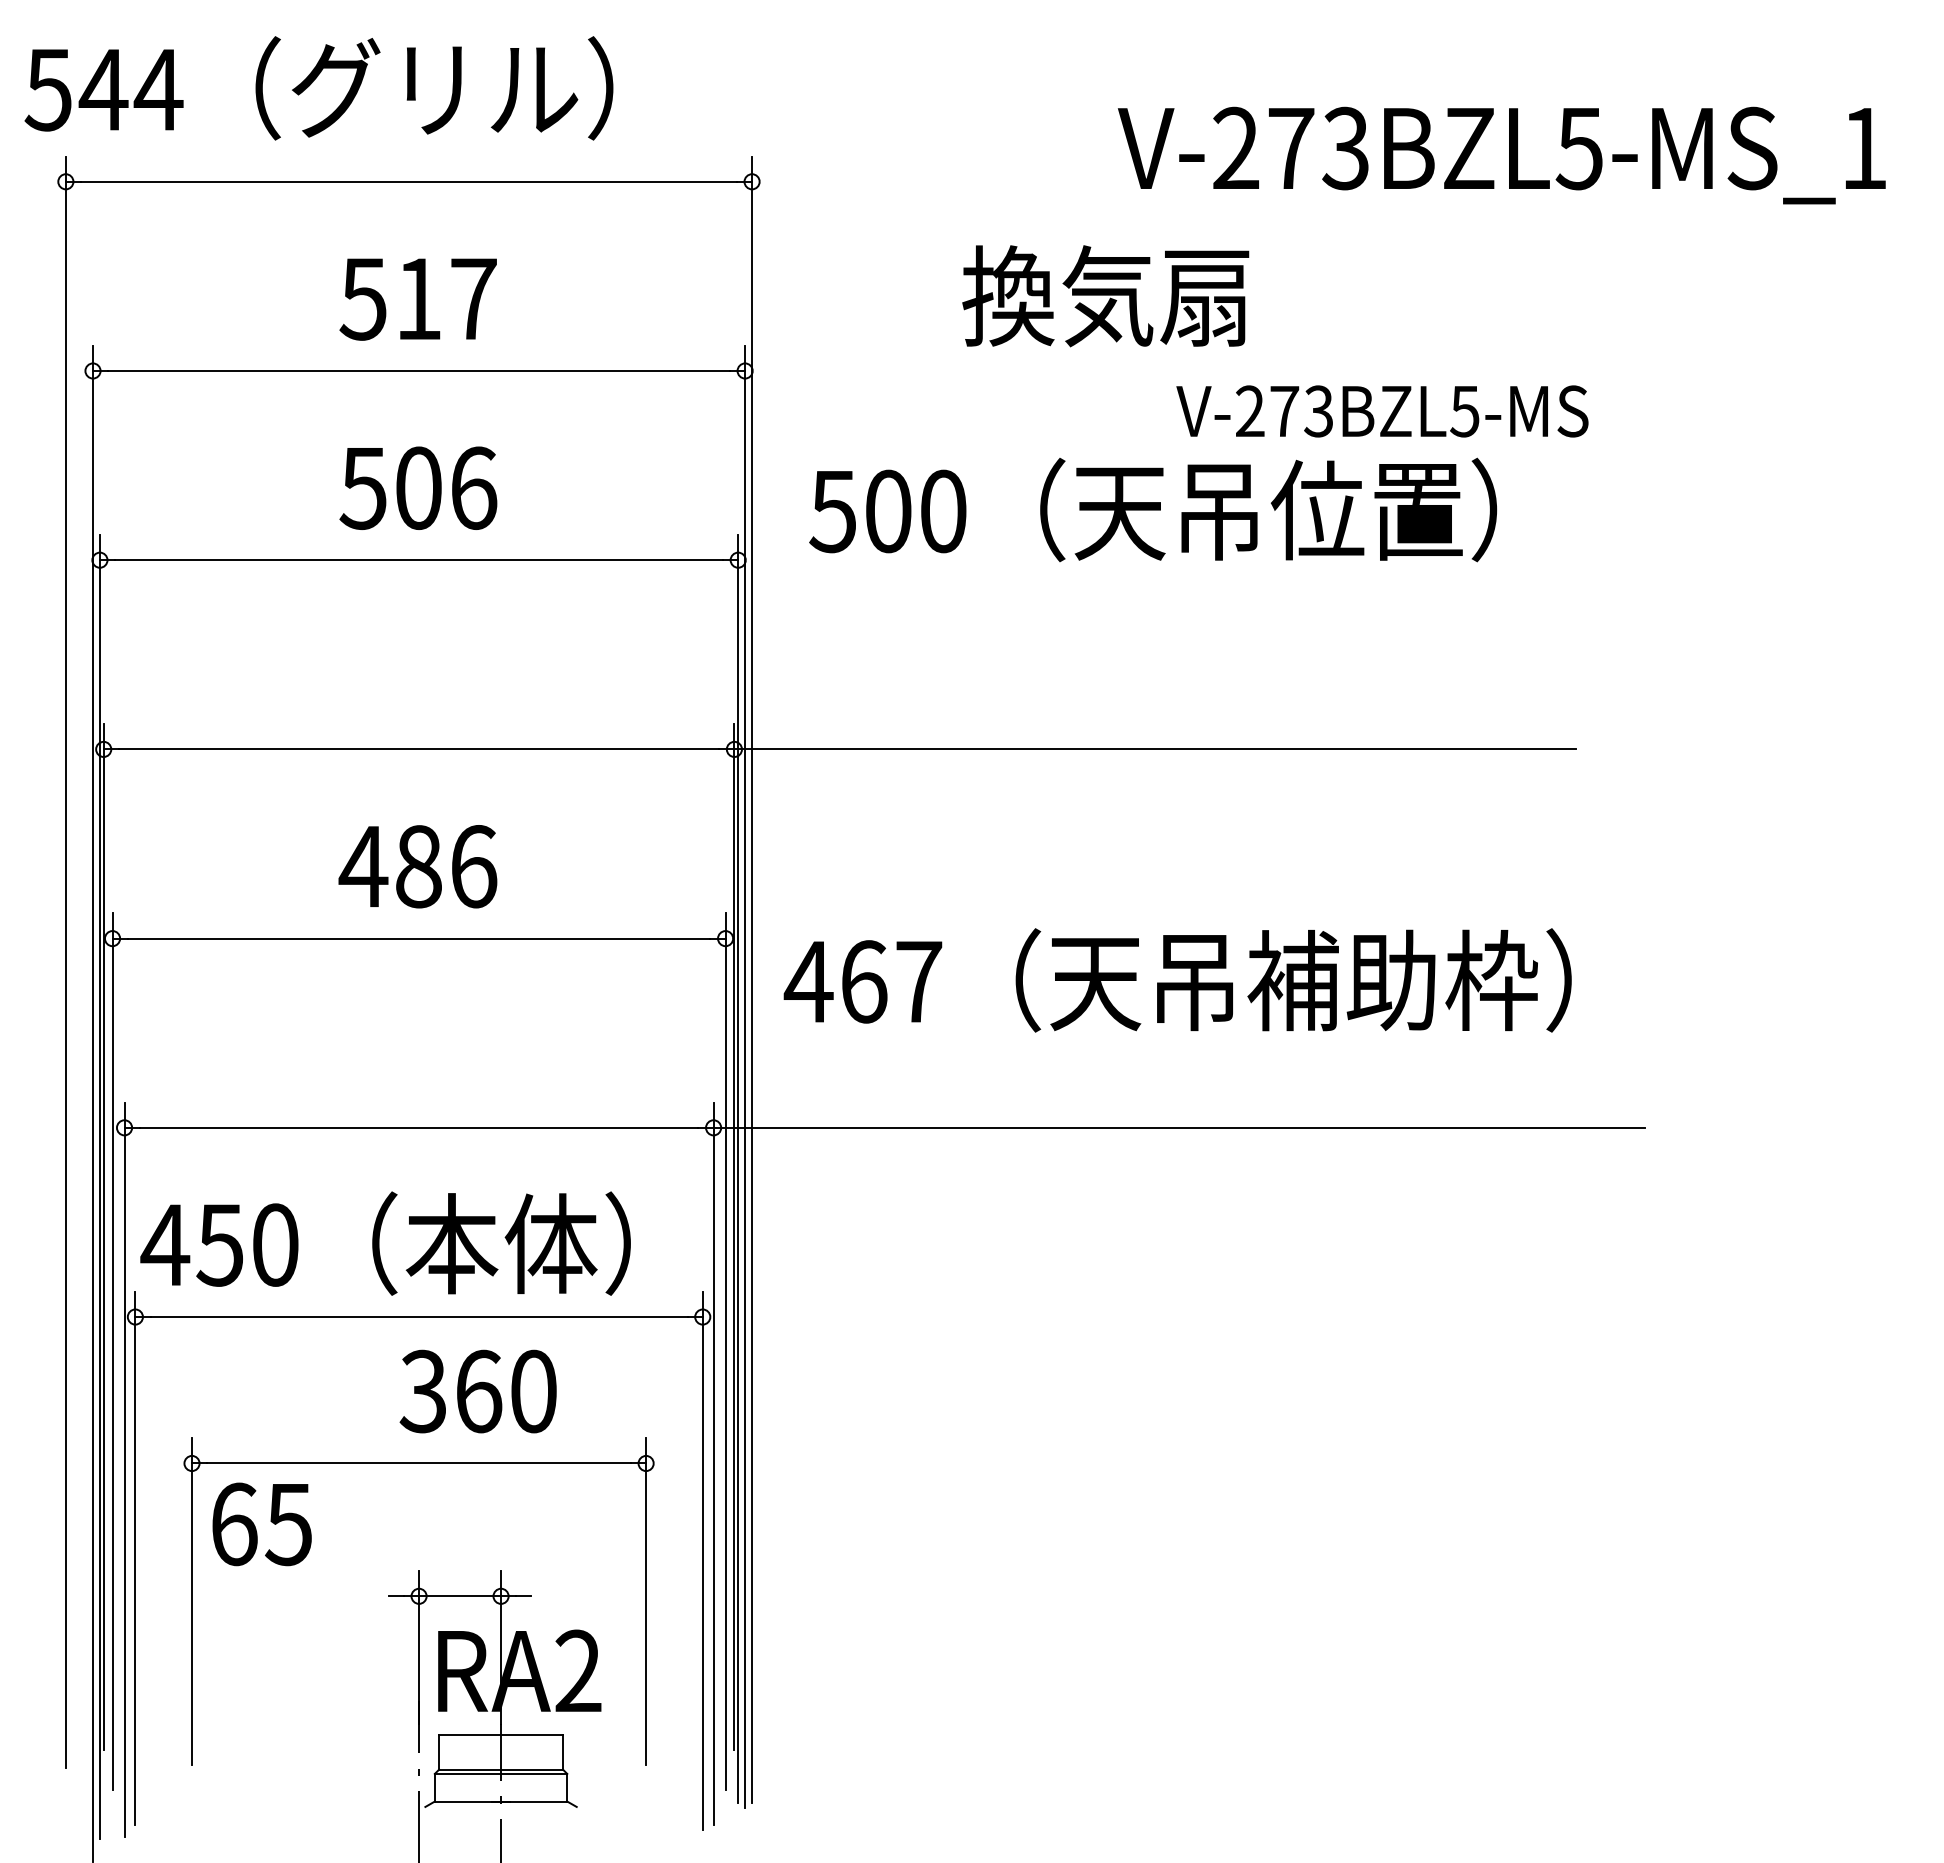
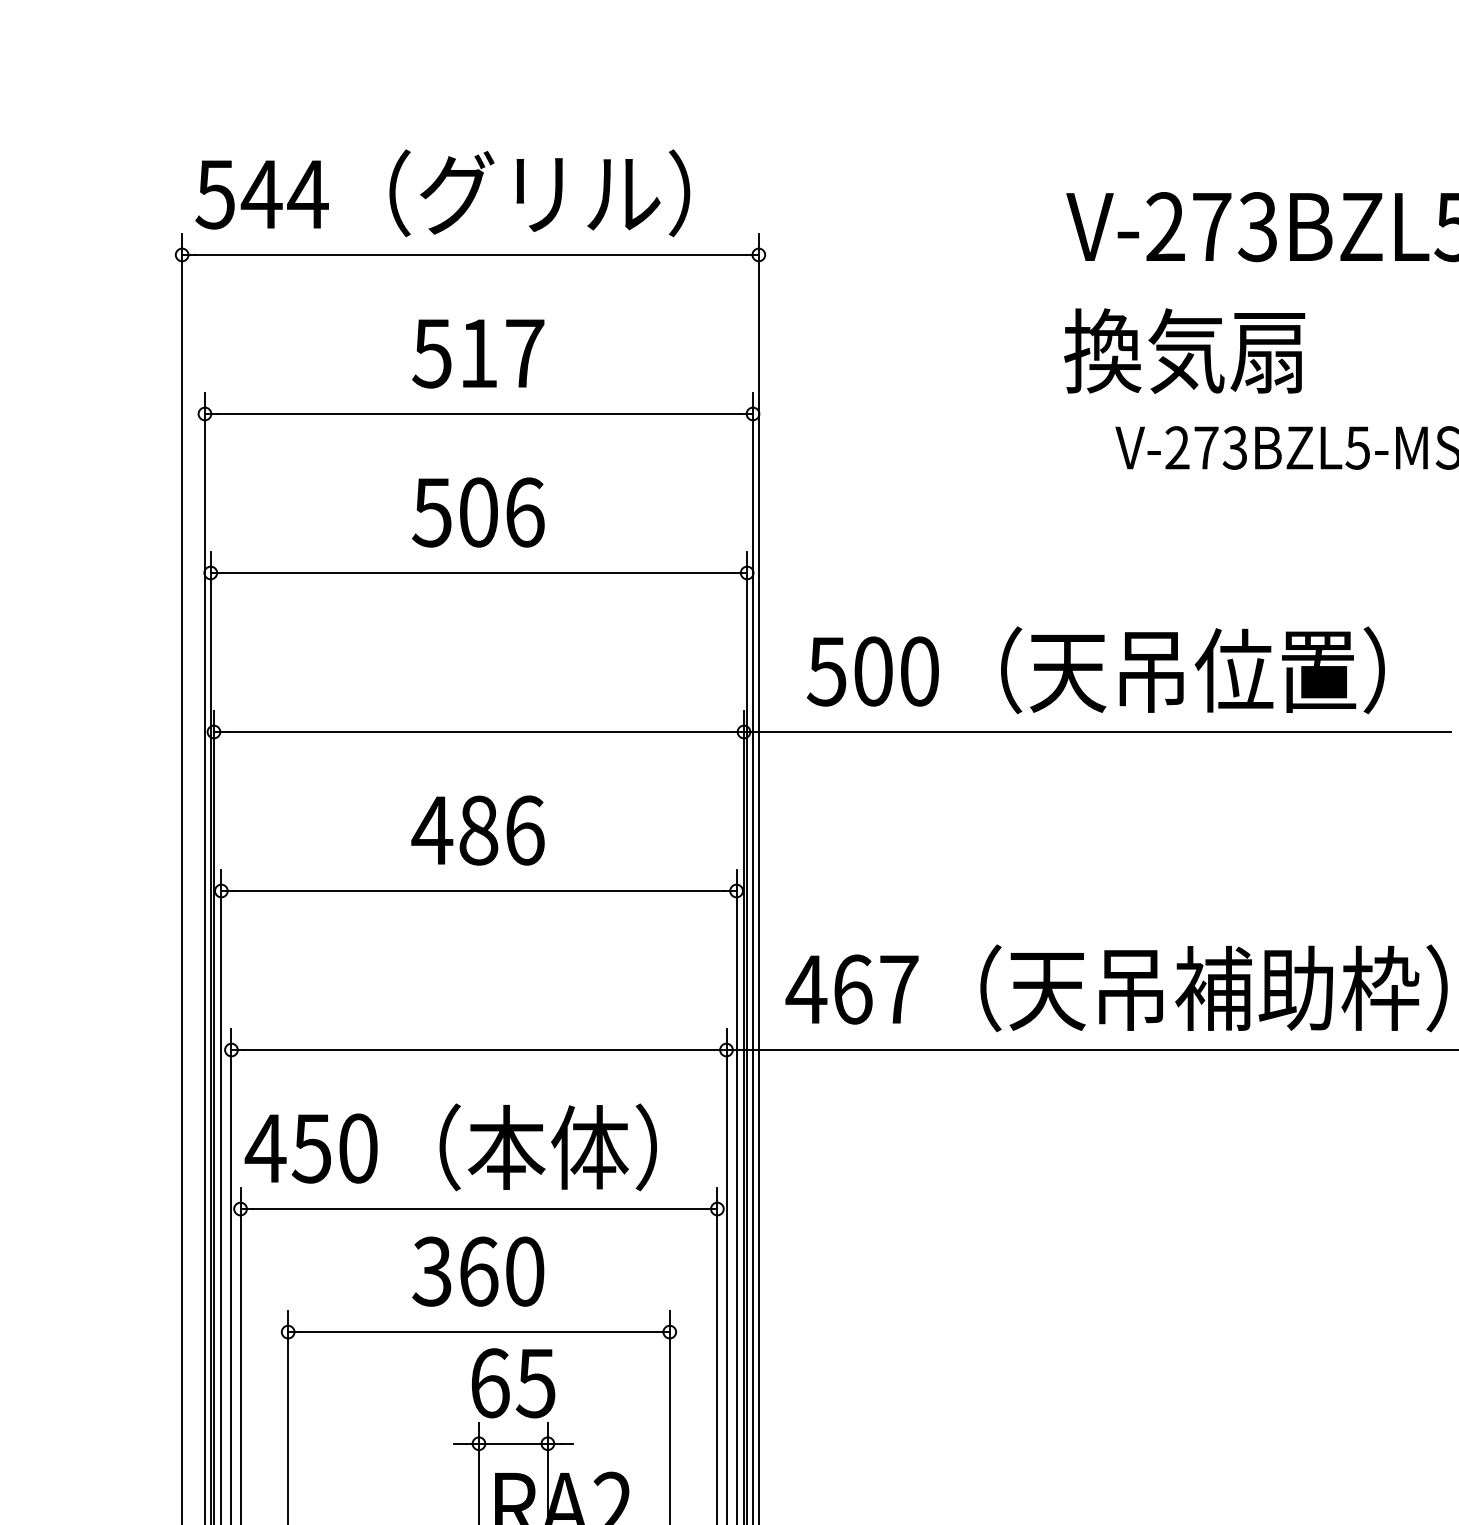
text: (318, 88) -> (442, 193), moved
text: (1105, 296) -> (1184, 351), moved
text: (1153, 509) -> (1096, 669), moved
text: (1177, 980) -> (1116, 988), moved
text: (477, 1391) -> (477, 1271), moved
text: (261, 1524) -> (512, 1383), moved

